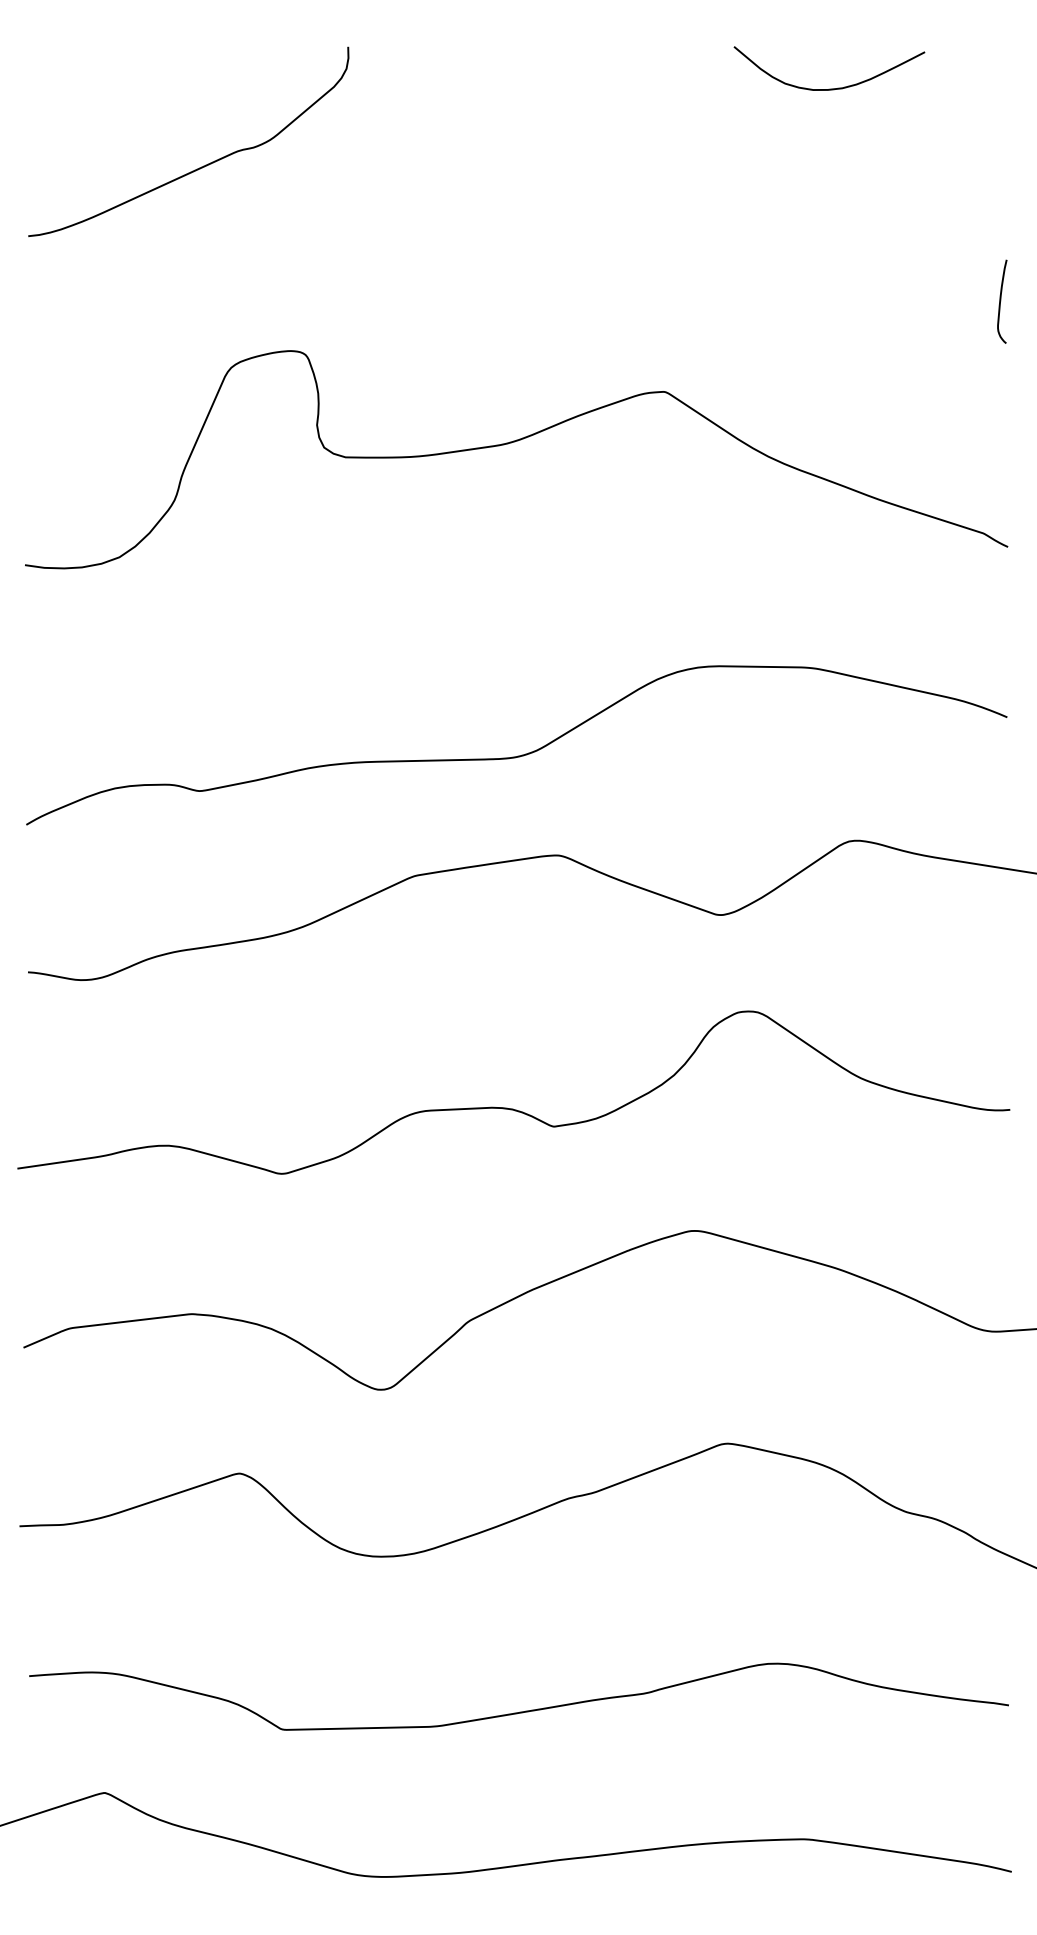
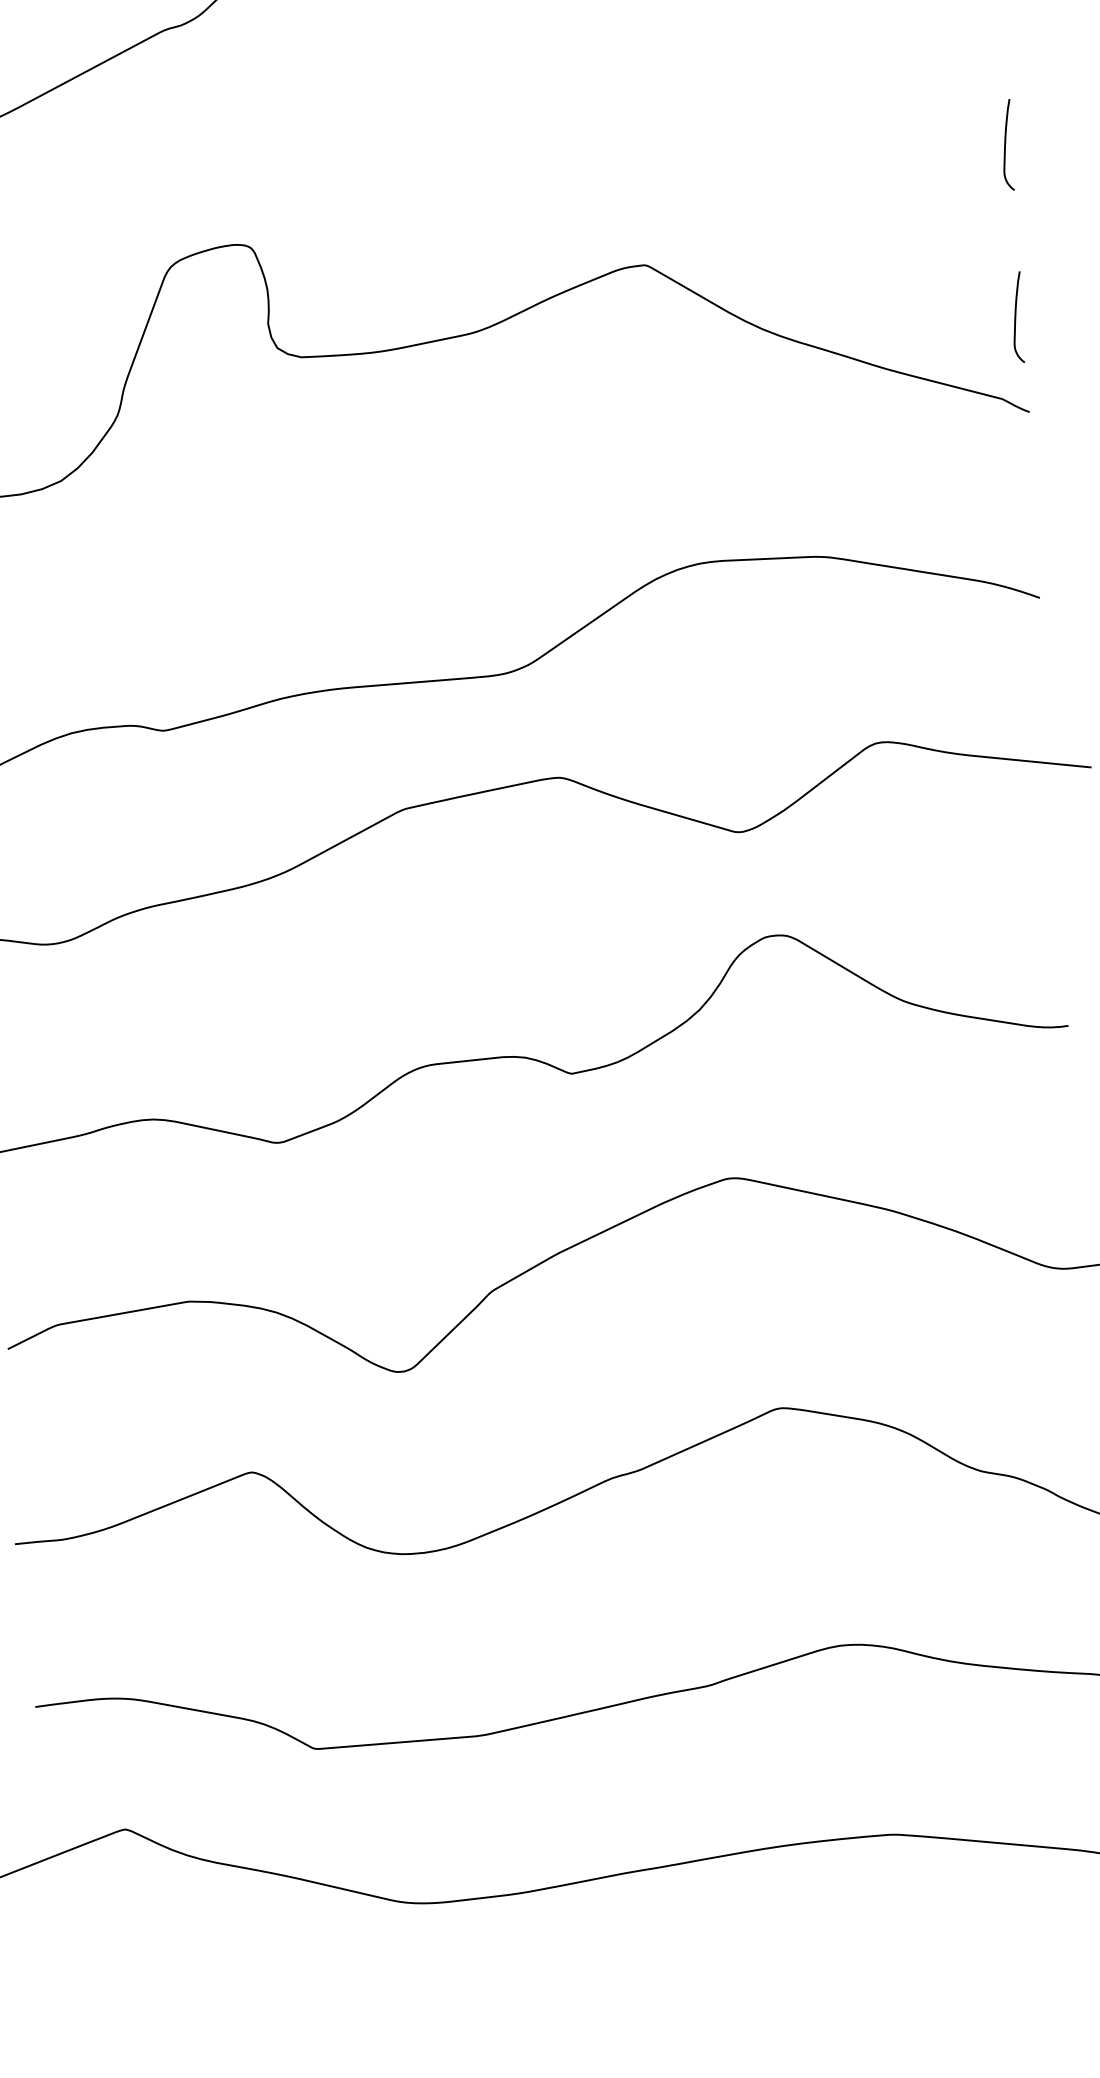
curve: (1001, 459) -> (1016, 317), added

